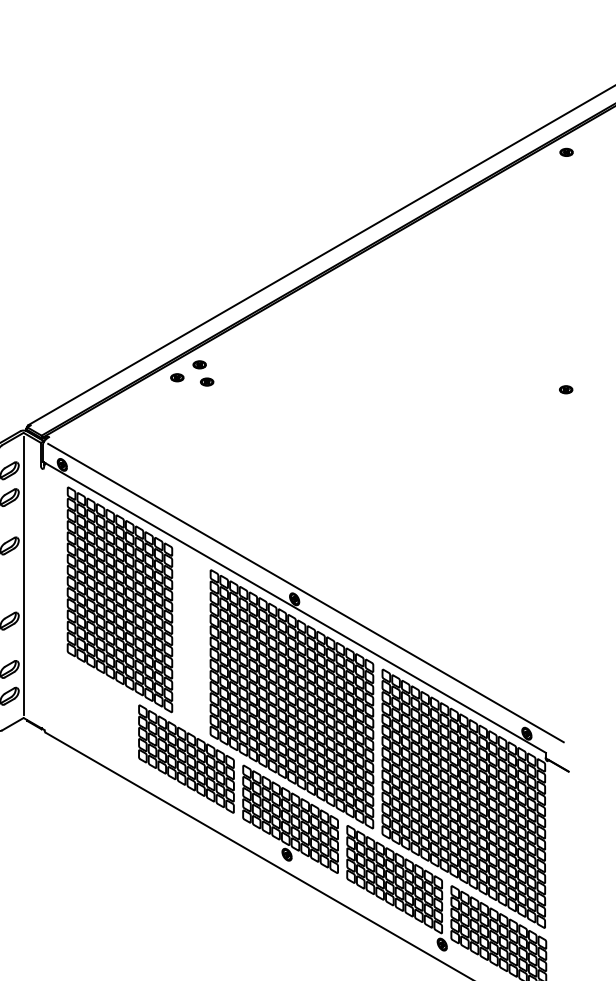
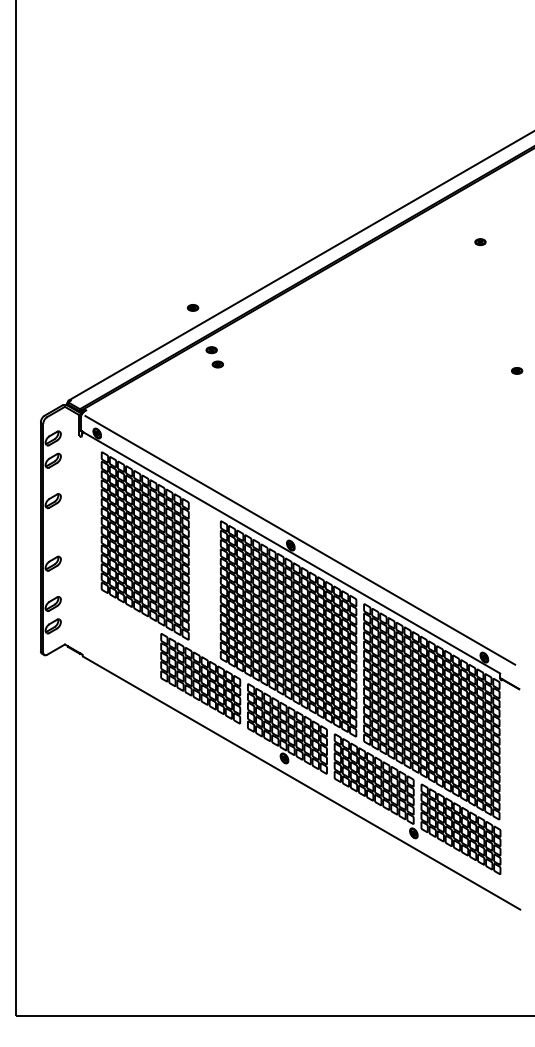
part: (566, 152) -> (480, 242), moved
part: (177, 377) -> (193, 307), moved
line: (23, 575) -> (64, 525), removed

